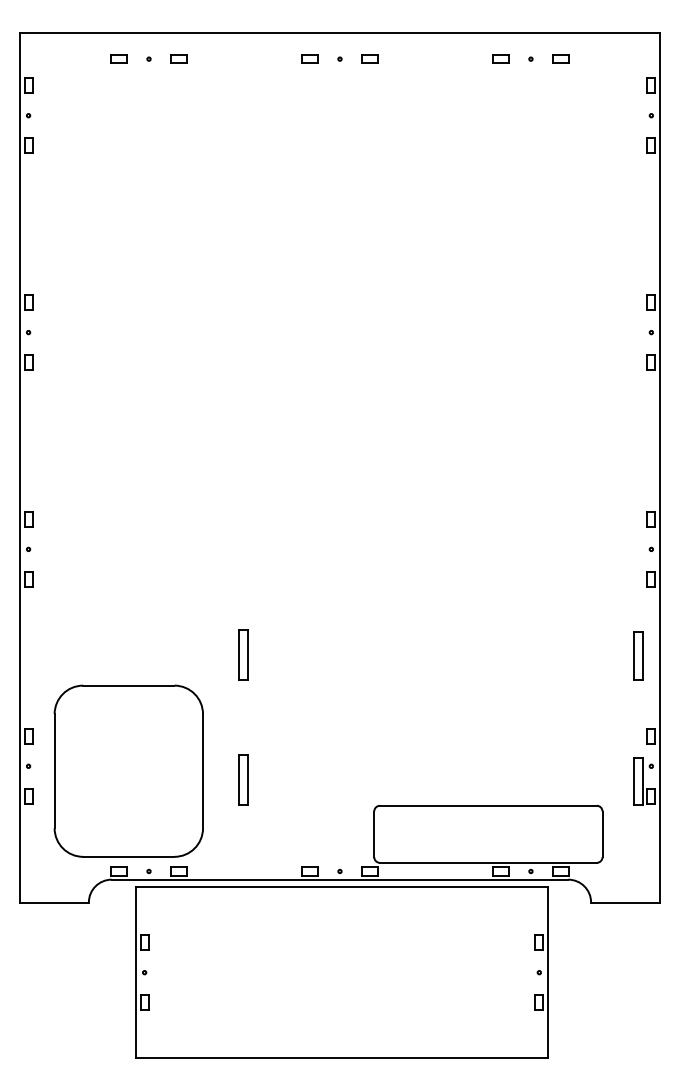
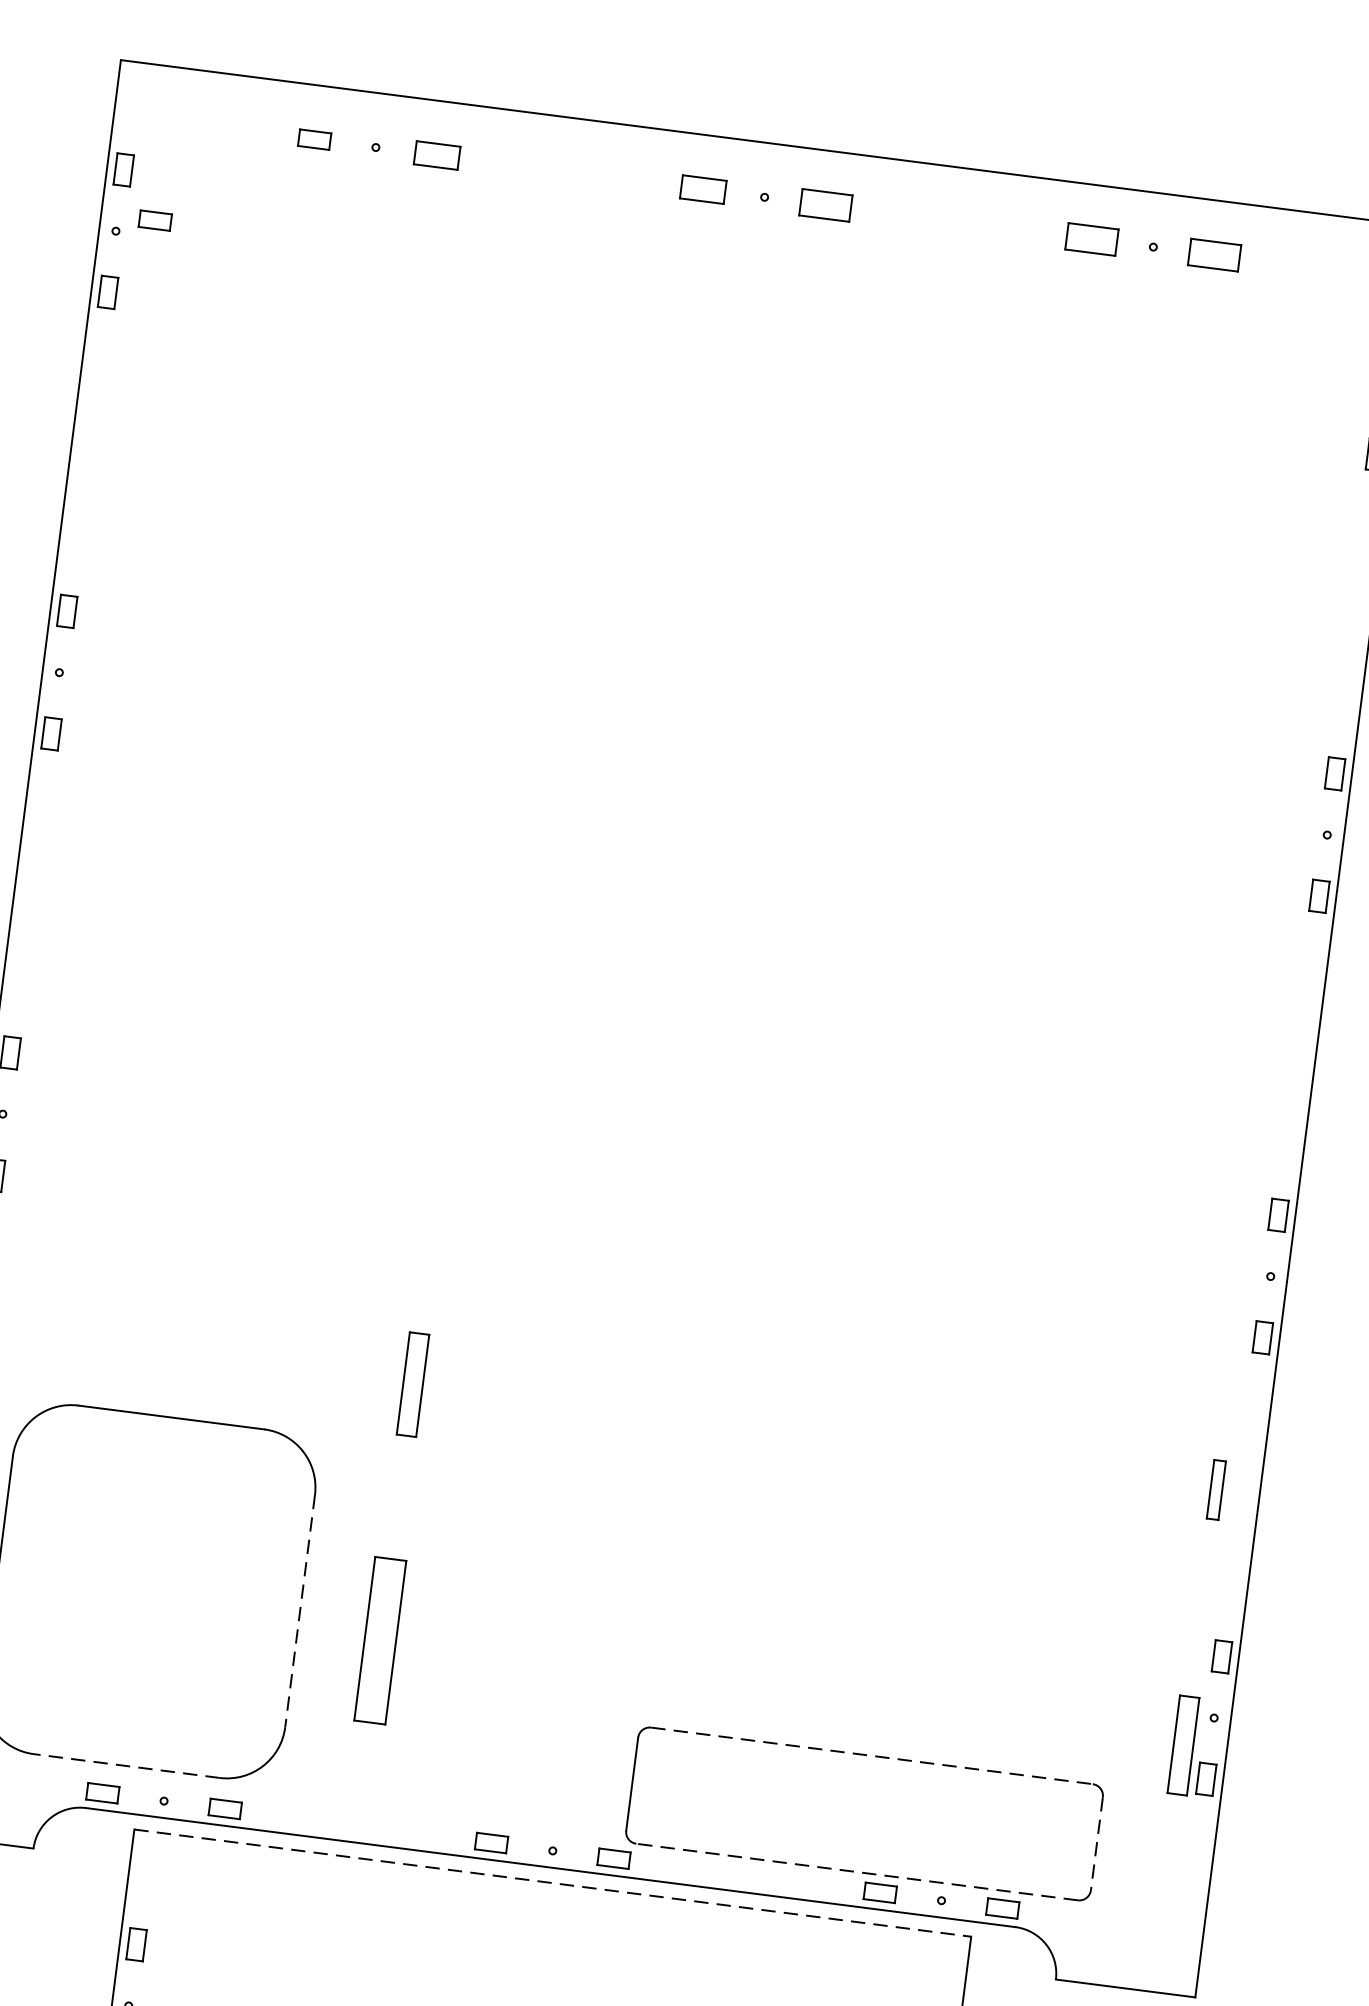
part: (178, 58) -> (436, 153), size x1.4
part: (309, 58) -> (702, 187), size x1.4
part: (369, 58) -> (824, 203), size x1.6
part: (500, 58) -> (1091, 237), size x1.6
part: (560, 58) -> (1213, 253), size x1.6
part: (46, 107) -> (154, 219), added
part: (638, 655) -> (1216, 1489), size x0.6
line: (203, 771) -> (301, 1611), solid -> dashed
part: (243, 779) -> (380, 1638), size x1.6
line: (488, 805) -> (872, 1755), solid -> dashed
line: (602, 834) -> (1096, 1844), solid -> dashed
line: (128, 856) -> (126, 1765), solid -> dashed
line: (487, 862) -> (855, 1871), solid -> dashed
line: (341, 887) -> (551, 1883), solid -> dashed

